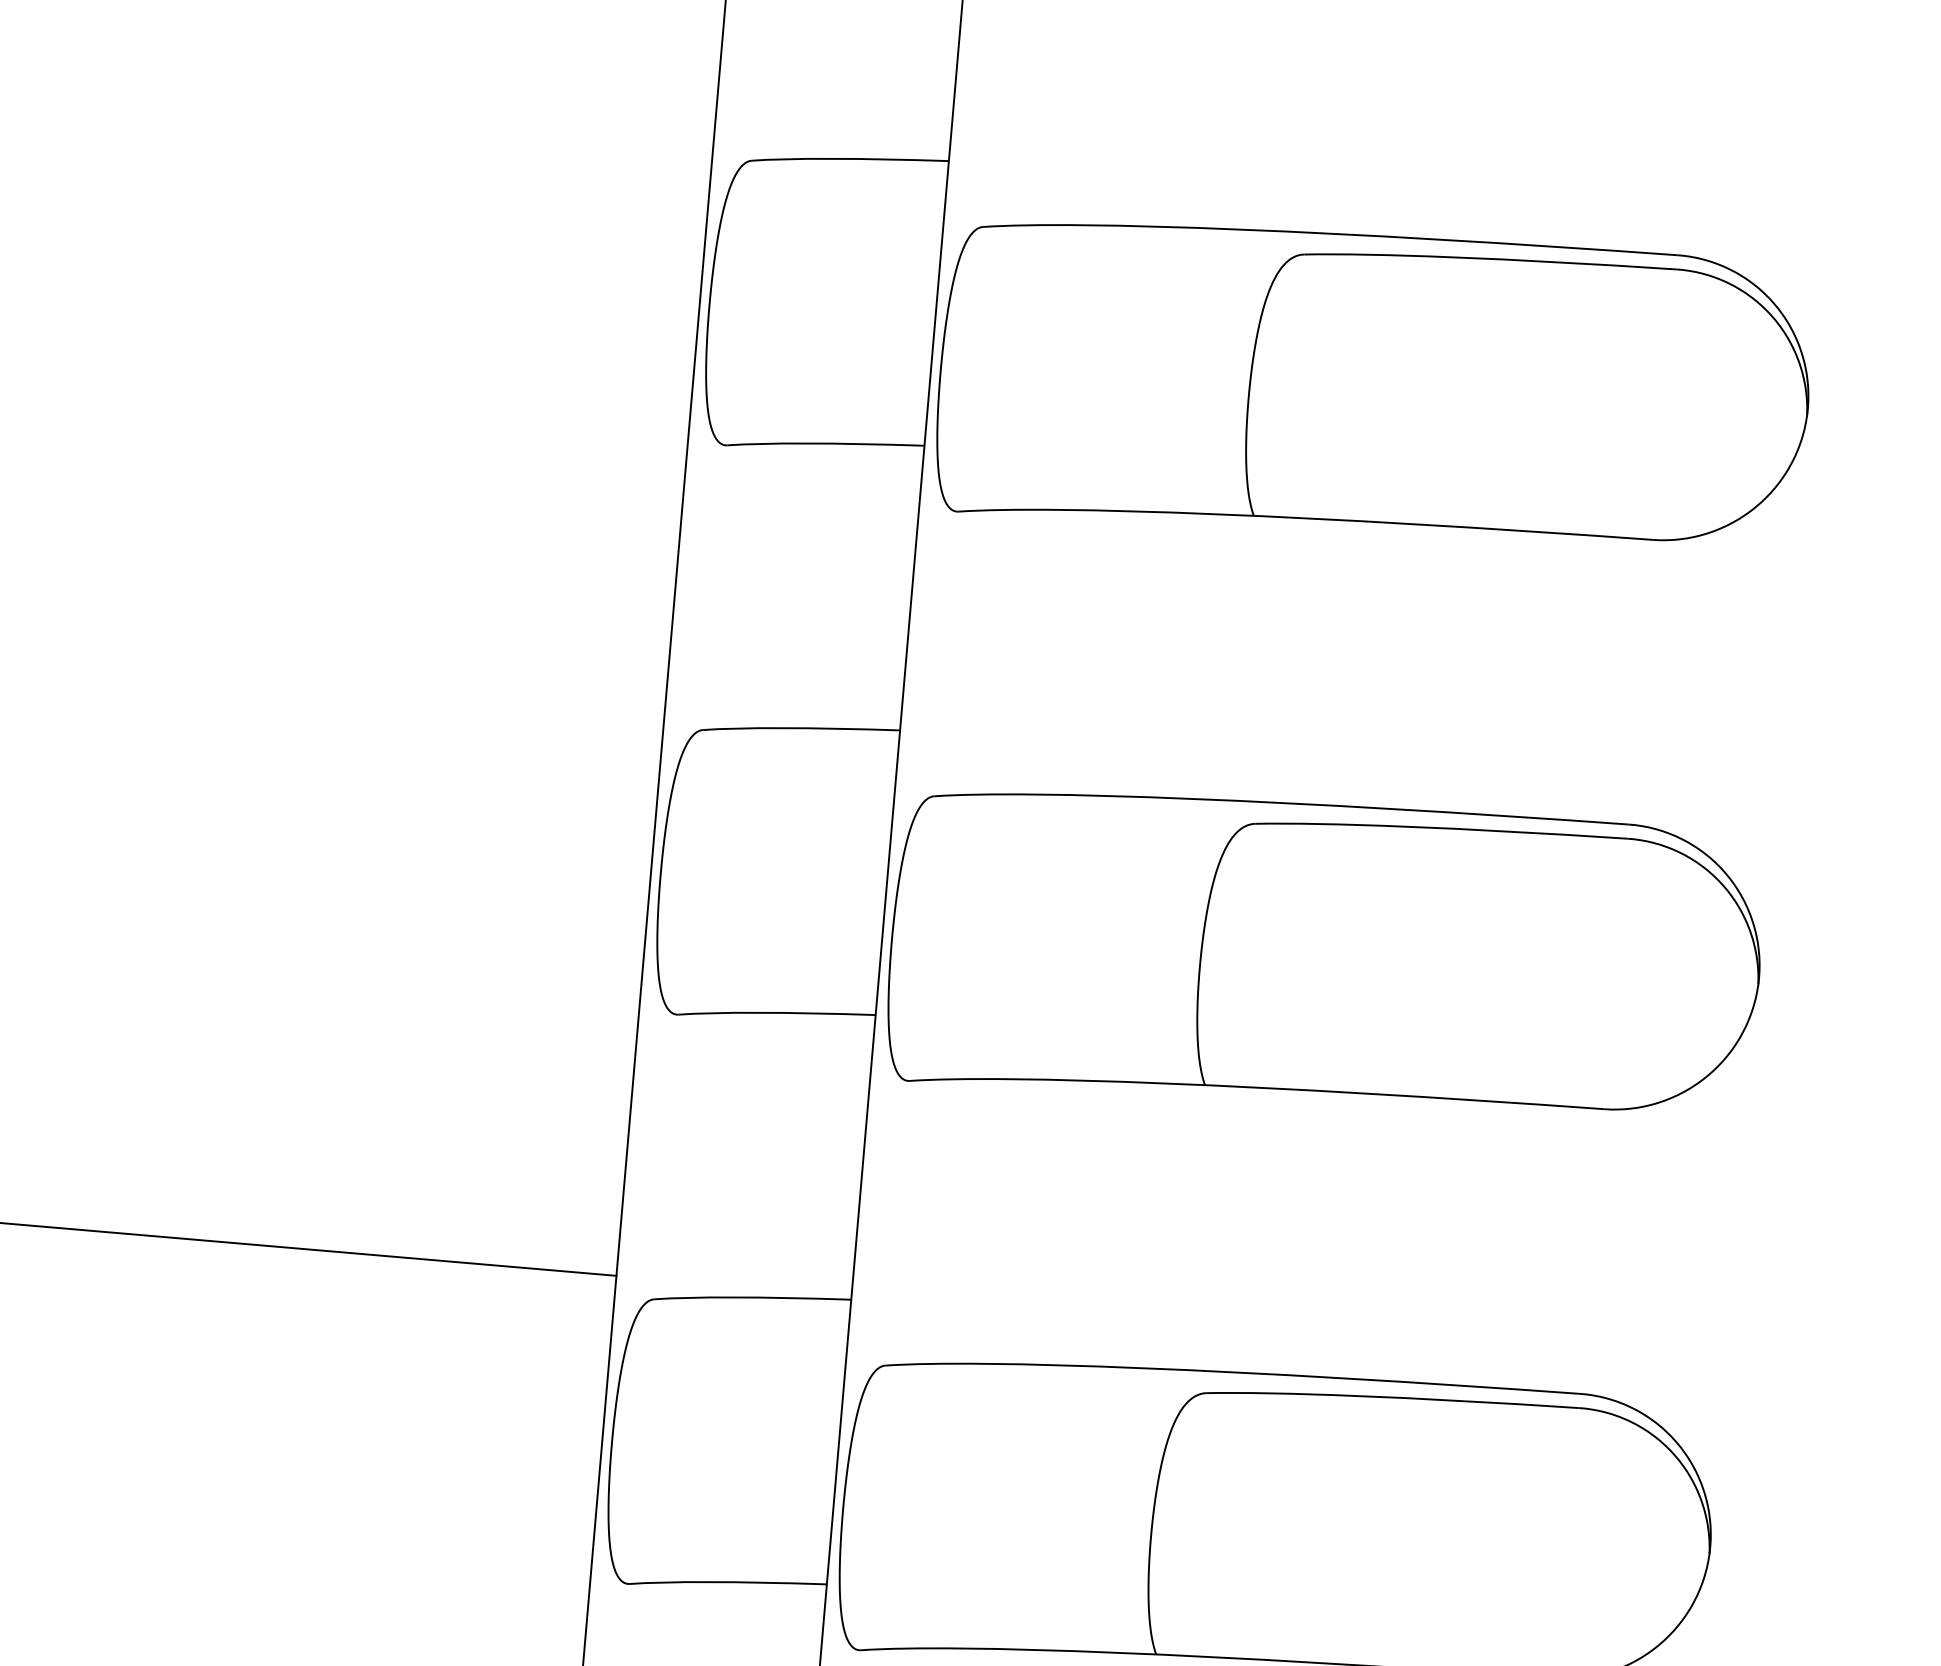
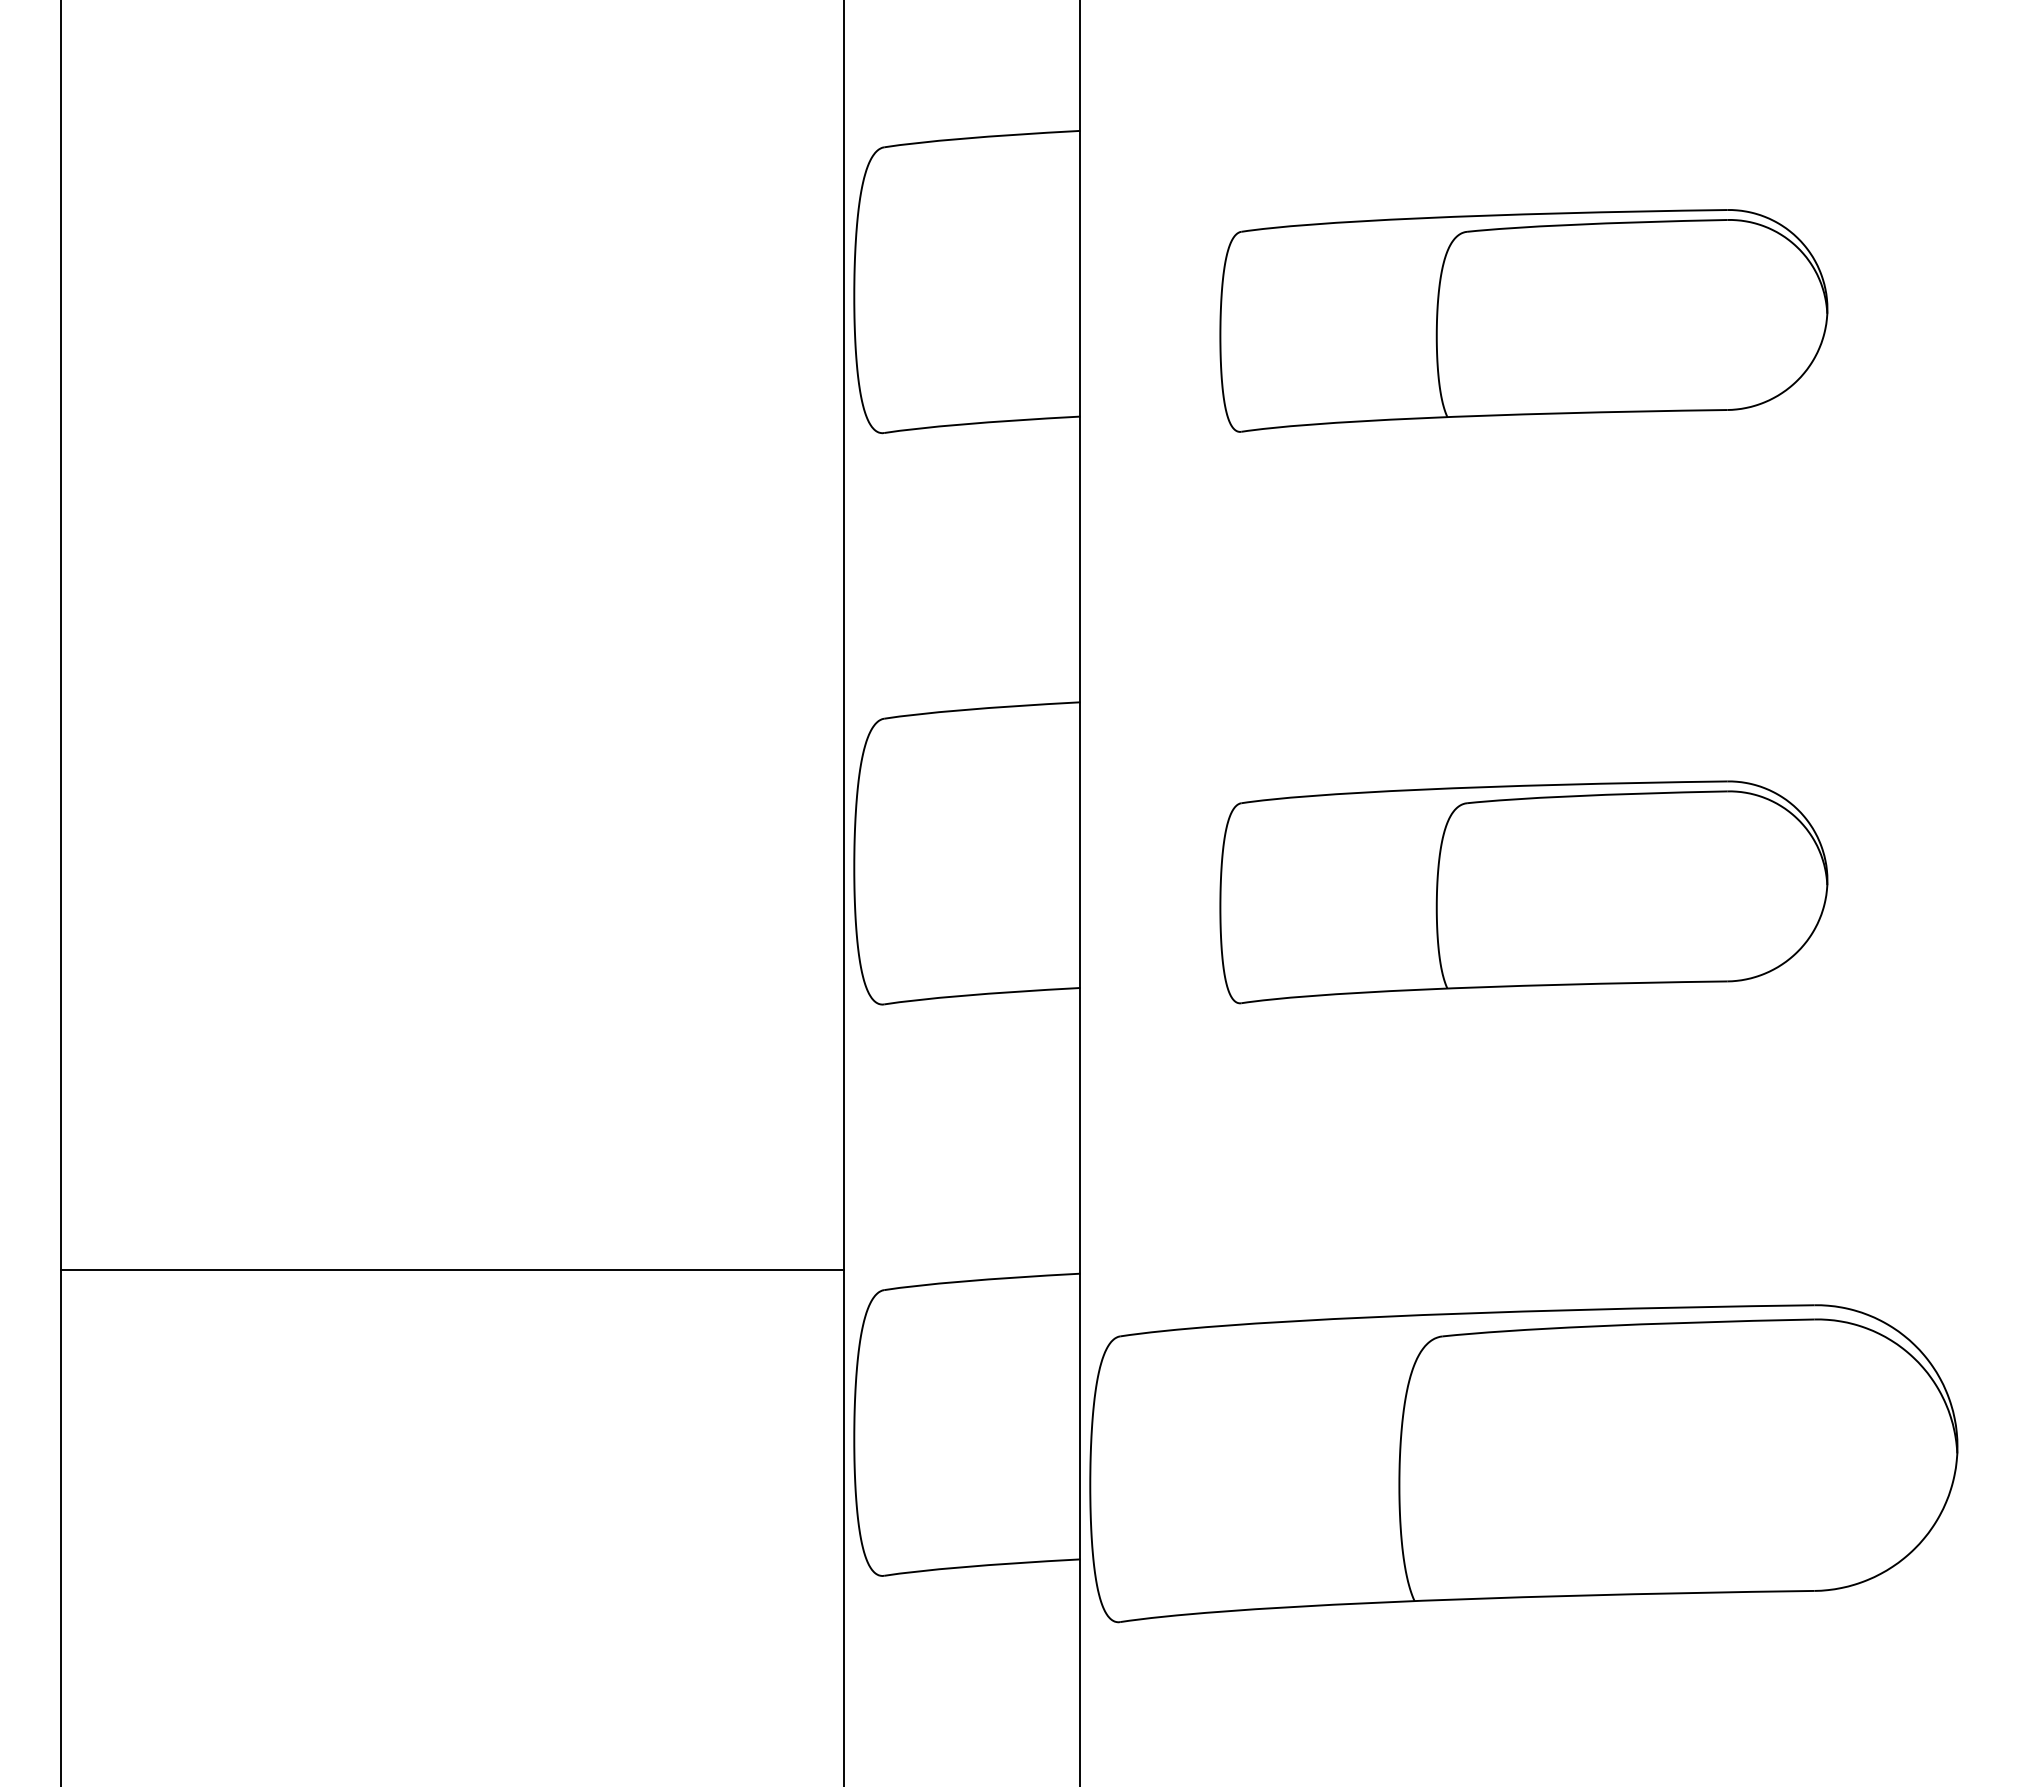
part: (1374, 387) -> (1523, 320), size x0.7
part: (1325, 957) -> (1523, 892), size x0.7

